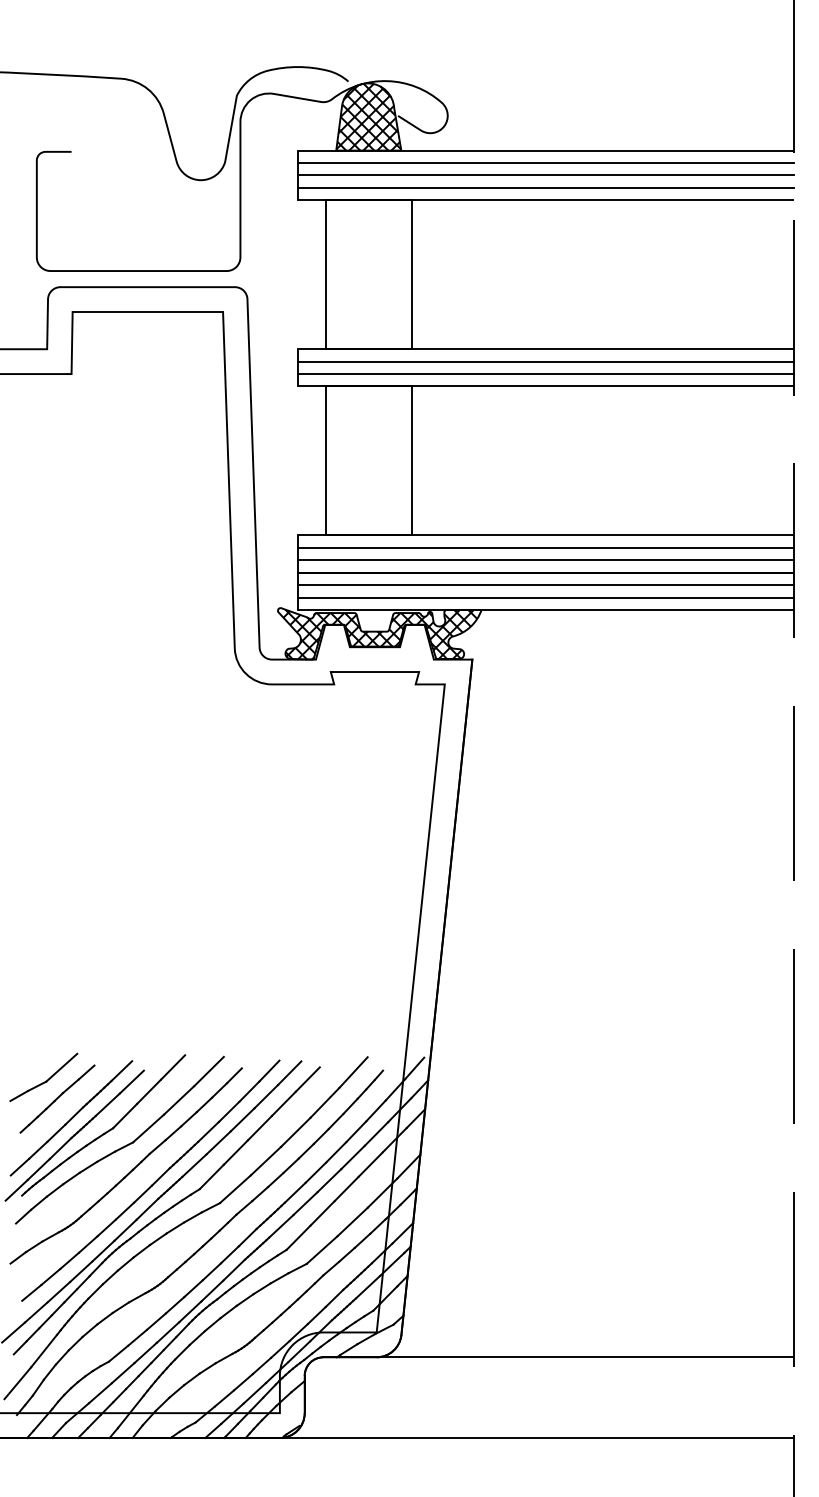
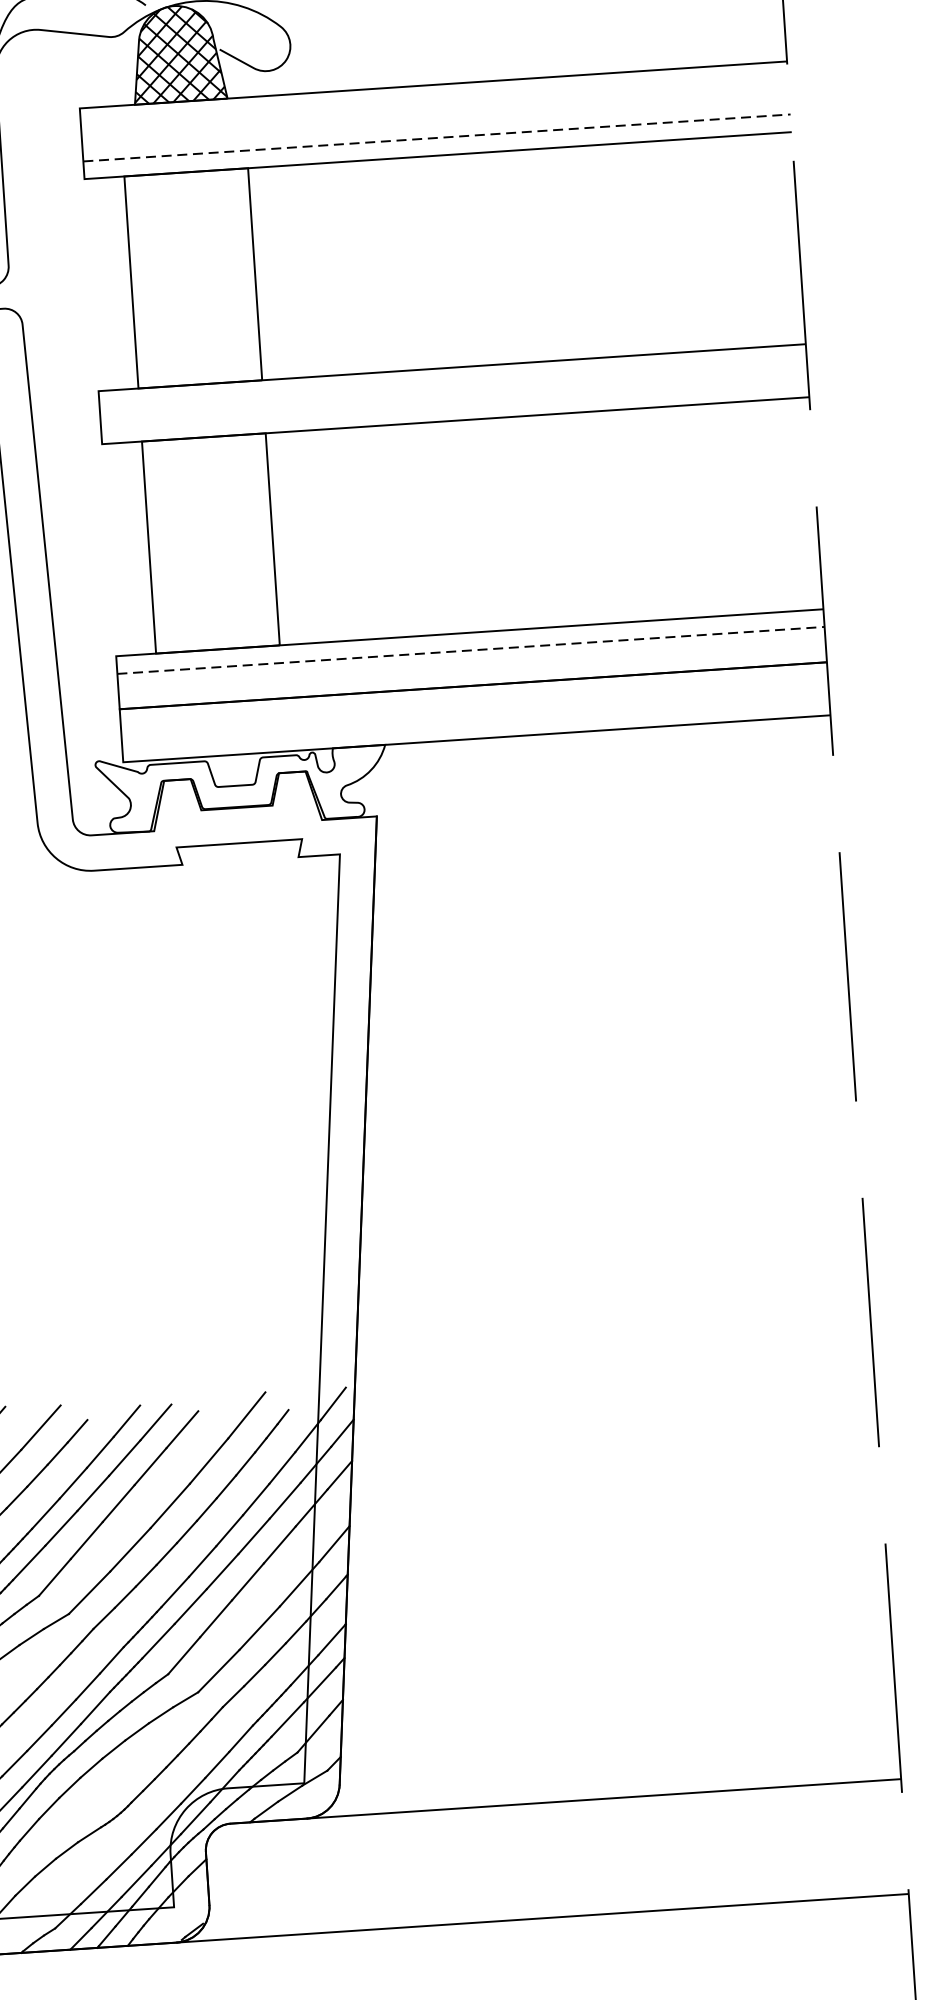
line: (545, 163) -> (434, 103), removed
line: (545, 175) -> (435, 120), removed
line: (546, 187) -> (437, 137), solid -> dashed
line: (545, 361) -> (452, 385), removed
line: (545, 374) -> (453, 403), removed
line: (546, 547) -> (471, 649), solid -> dashed
line: (545, 560) -> (471, 668), removed
line: (545, 585) -> (473, 704), removed
line: (545, 597) -> (475, 721), removed
hatch: (380, 634) -> (243, 789), removed

